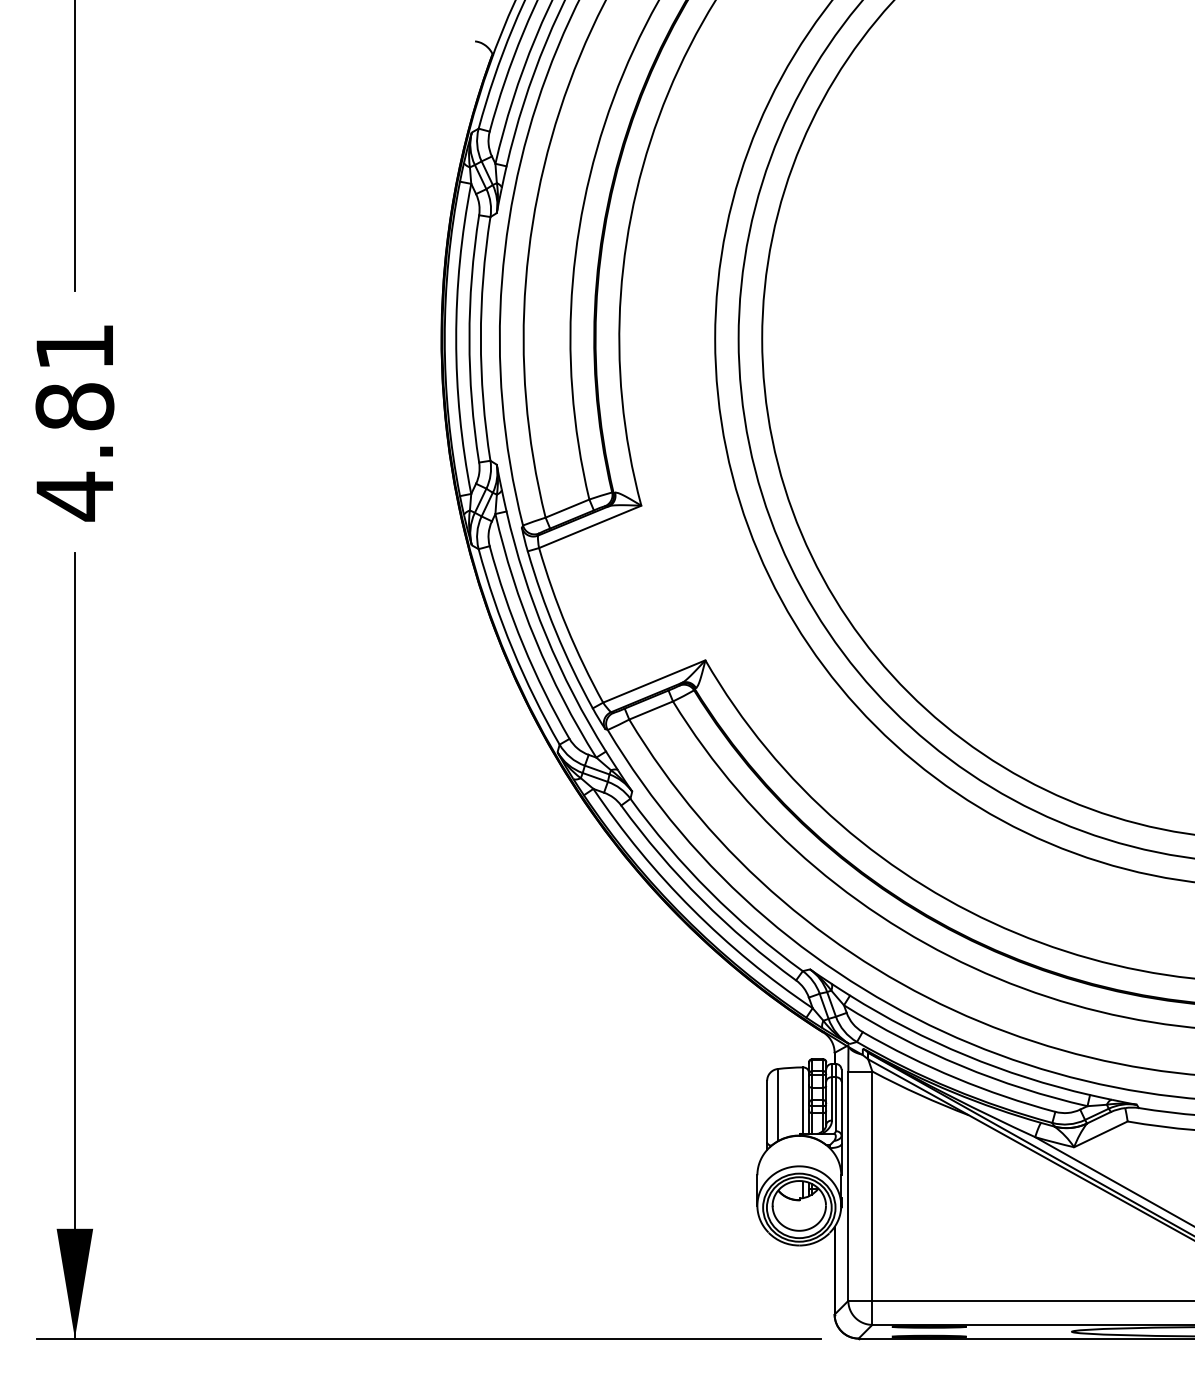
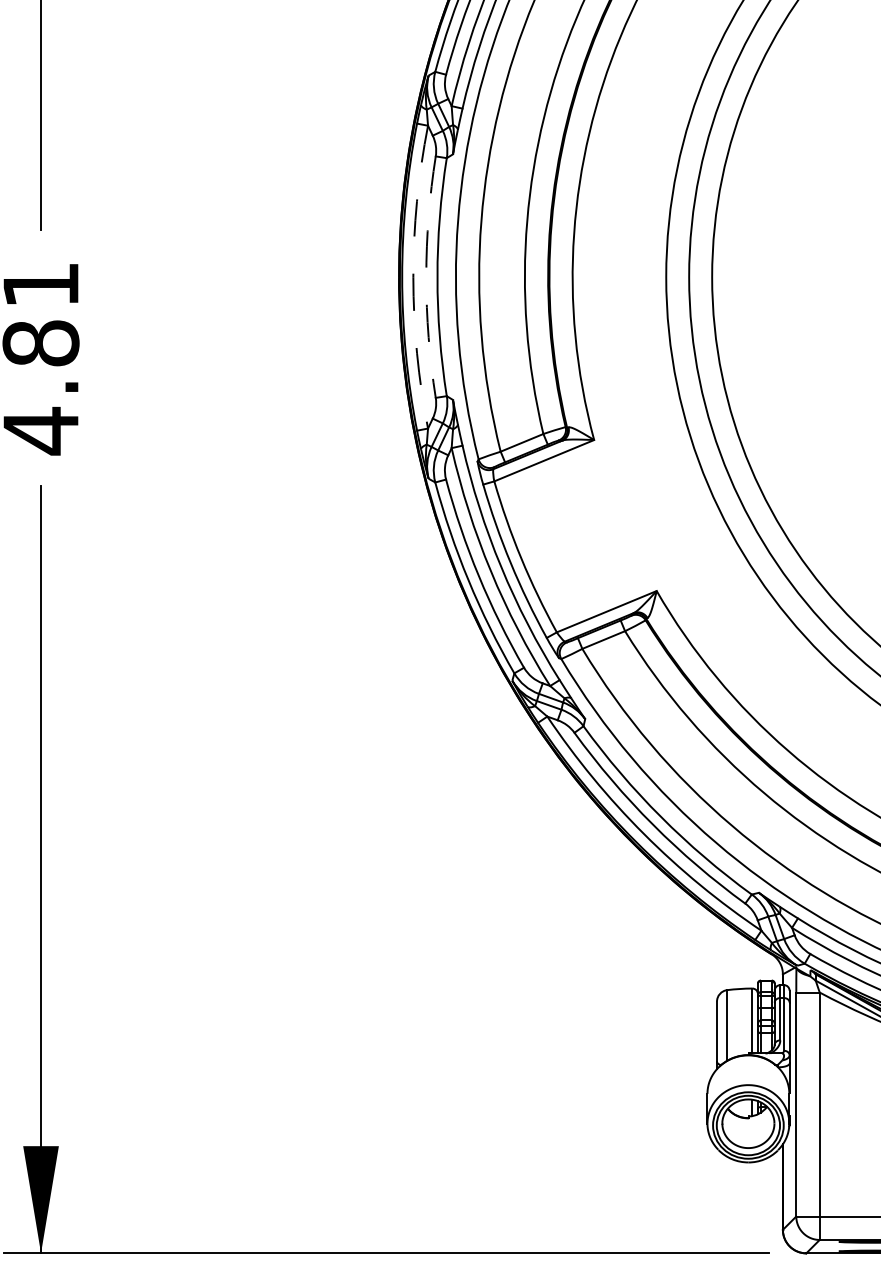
arc: (456, 338) -> (413, 276), solid -> dashed
arc: (469, 338) -> (426, 276), solid -> dashed

